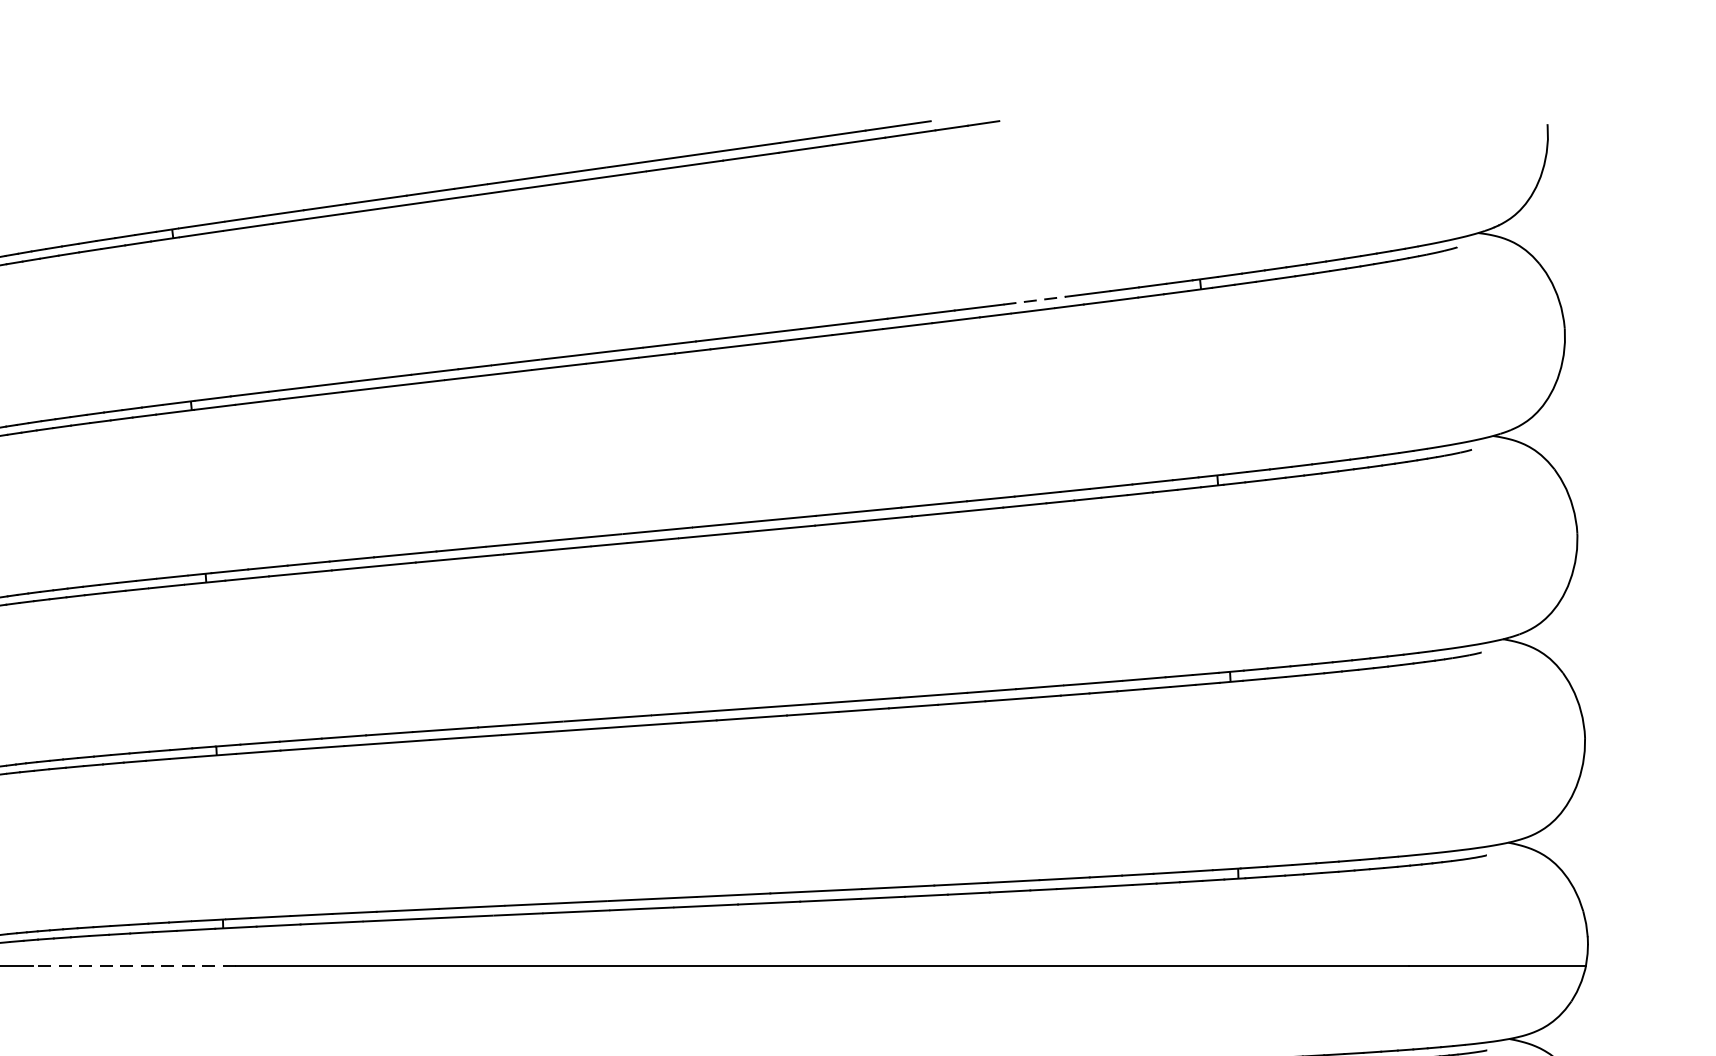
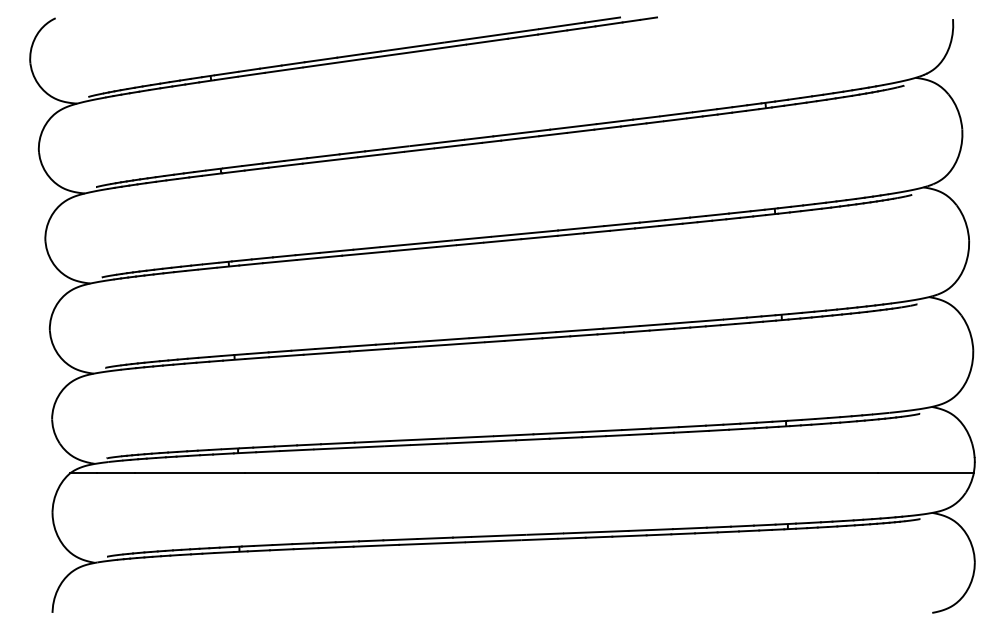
line: (1033, 300) -> (675, 114), dashed -> solid
line: (134, 966) -> (190, 473), dashed -> solid

